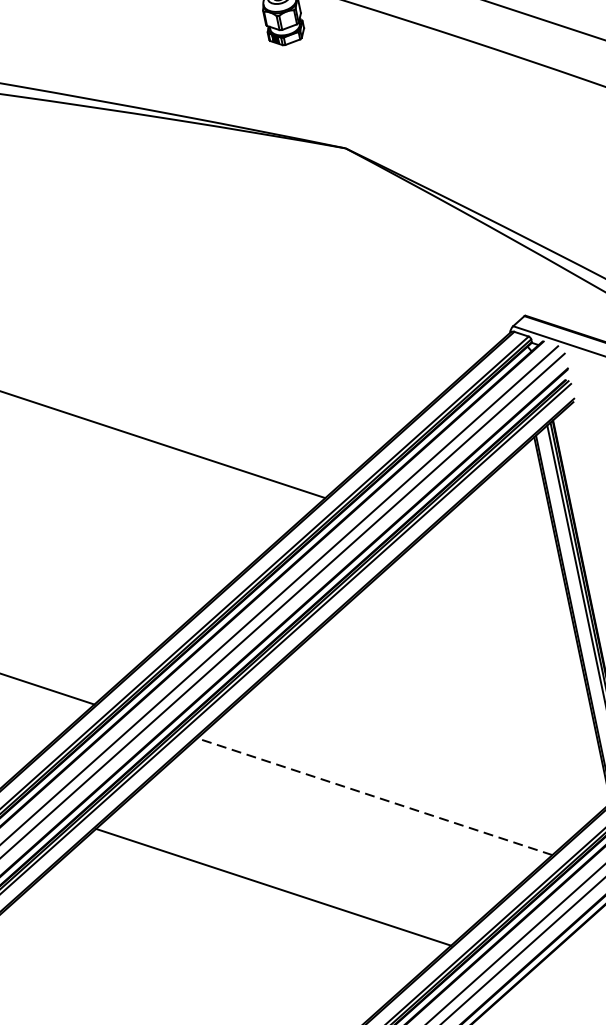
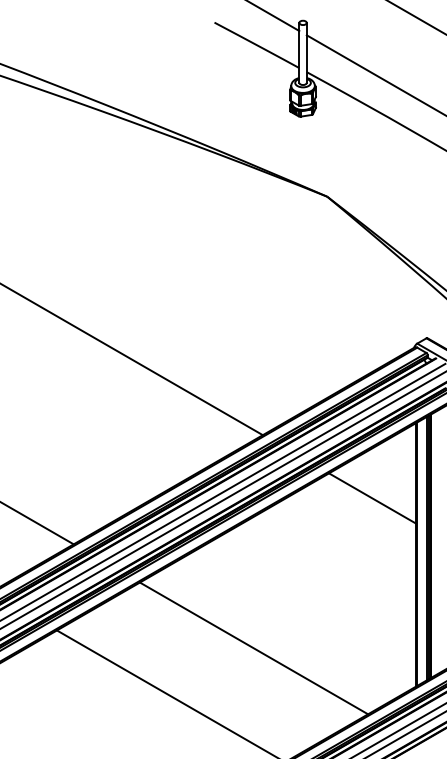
line: (495, 554) -> (372, 498), added
line: (375, 796) -> (254, 648), dashed -> solid

